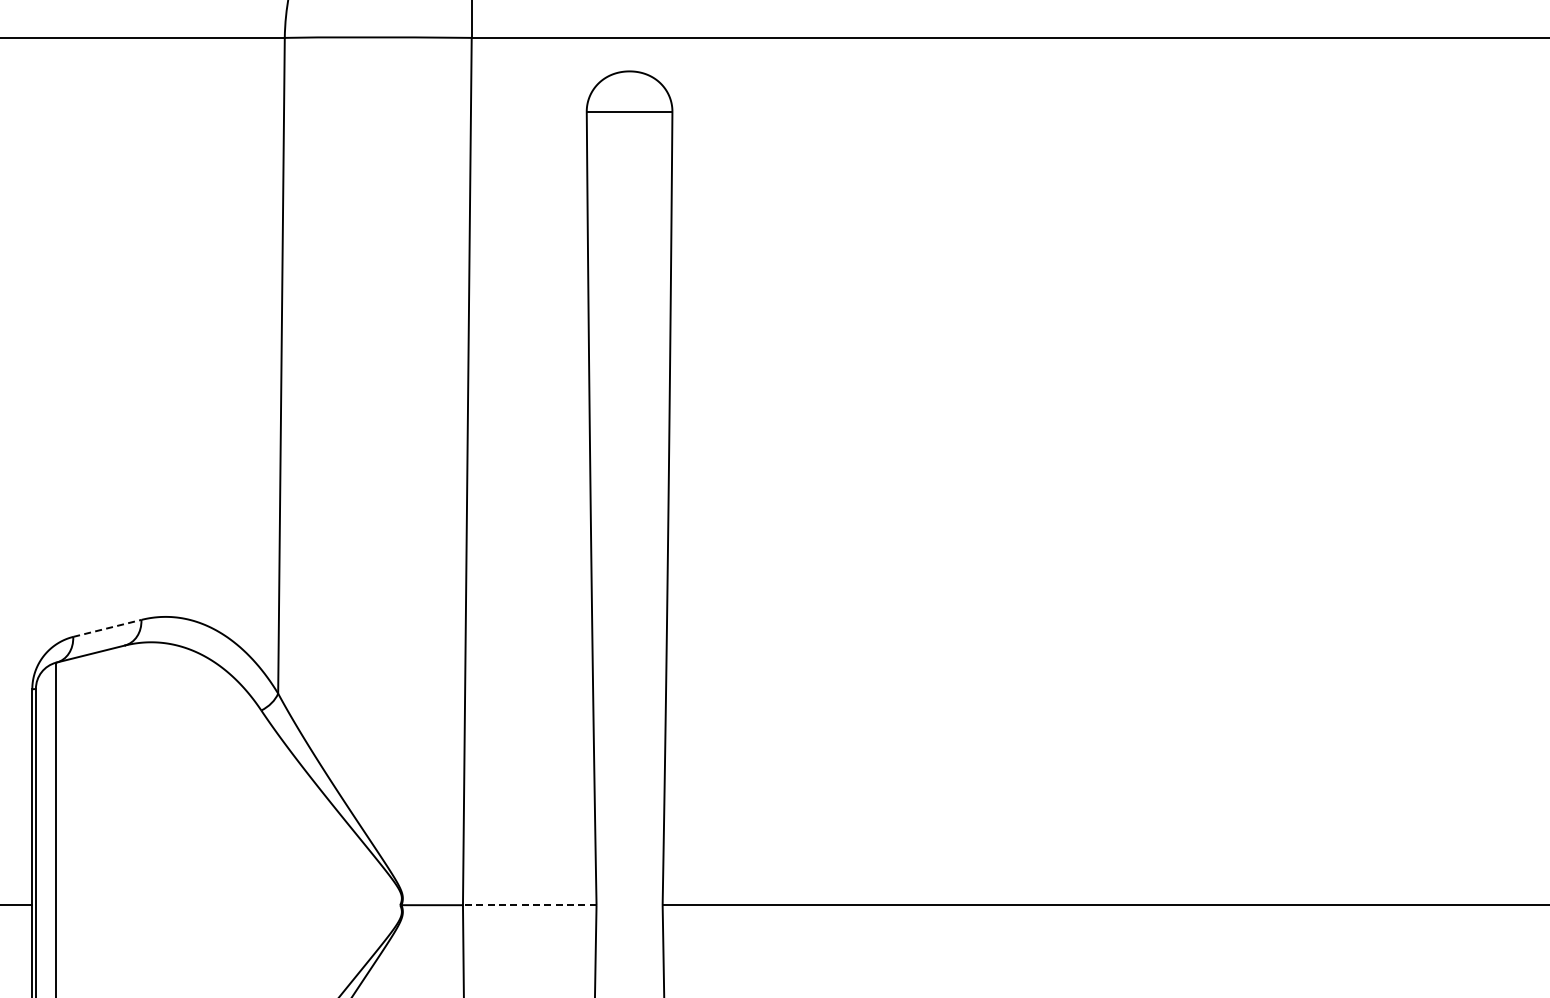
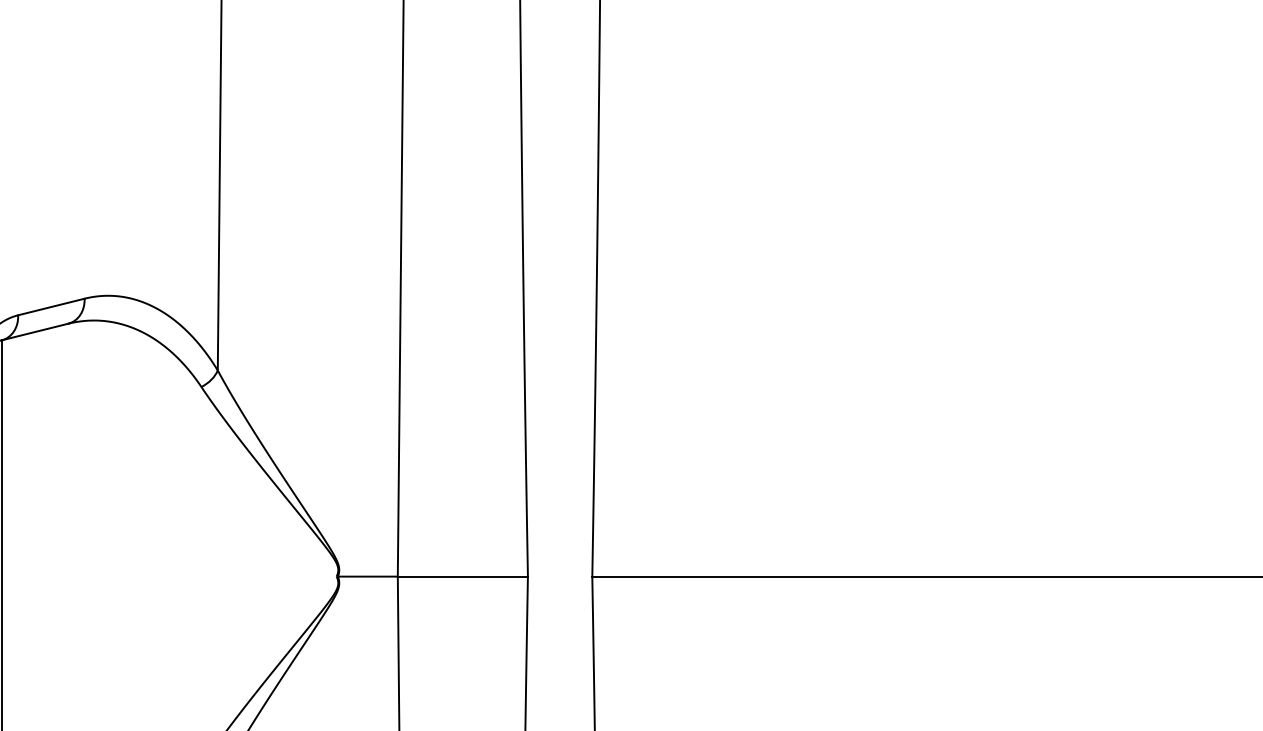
line: (107, 628) -> (51, 307), dashed -> solid
line: (529, 905) -> (462, 576), dashed -> solid

